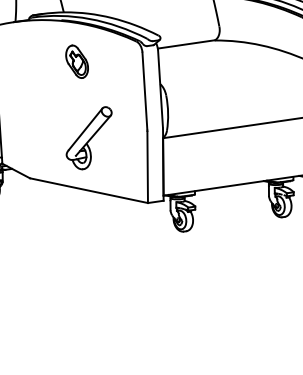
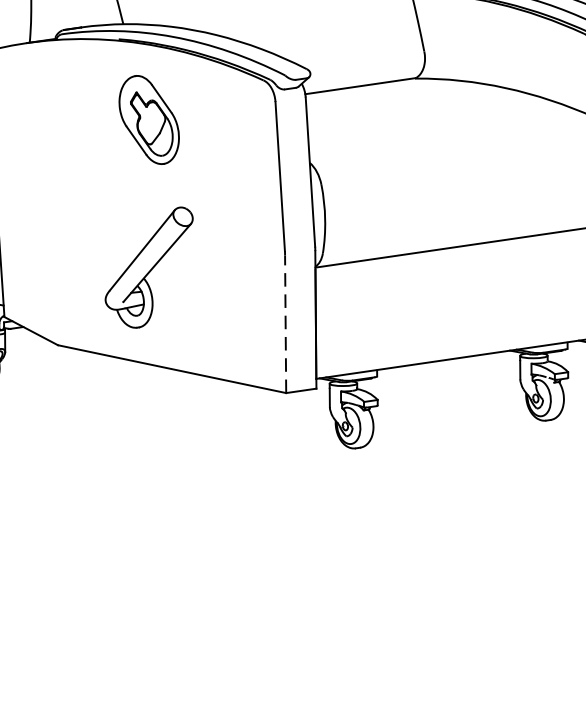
part: (76, 61) -> (147, 119), size x1.4
part: (88, 138) -> (147, 268), moved
line: (147, 167) -> (285, 324), solid -> dashed

